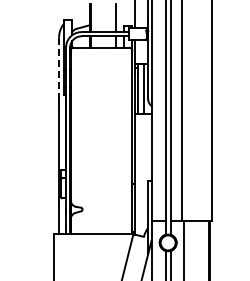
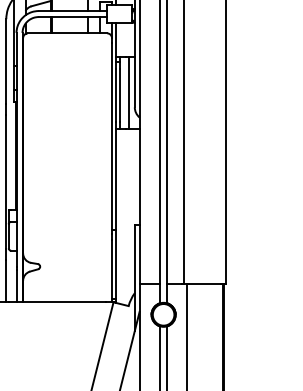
line: (59, 67) -> (6, 61), dashed -> solid

